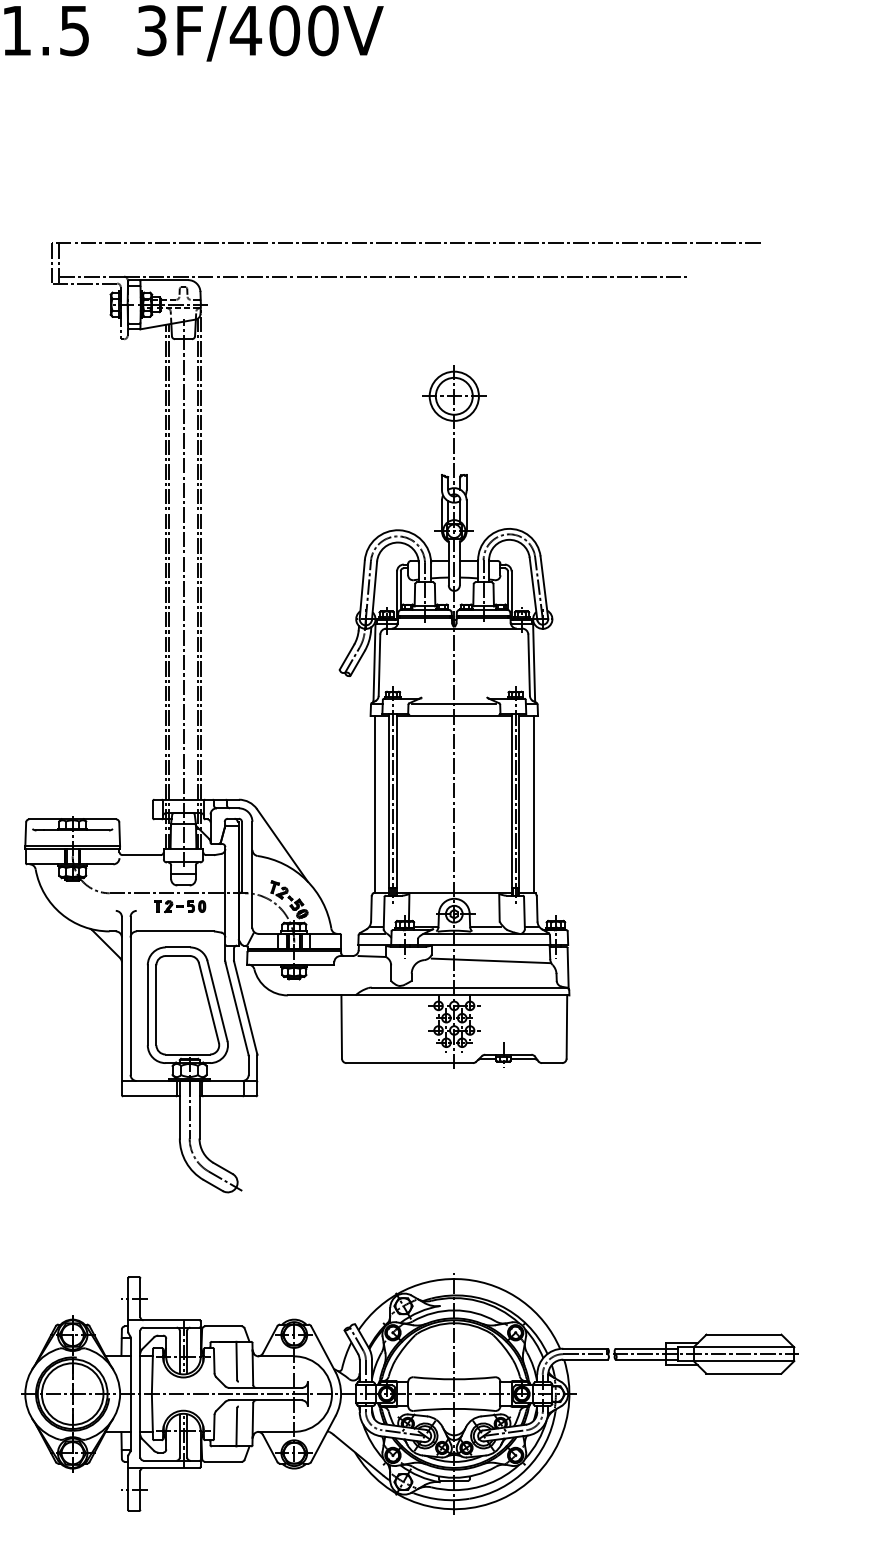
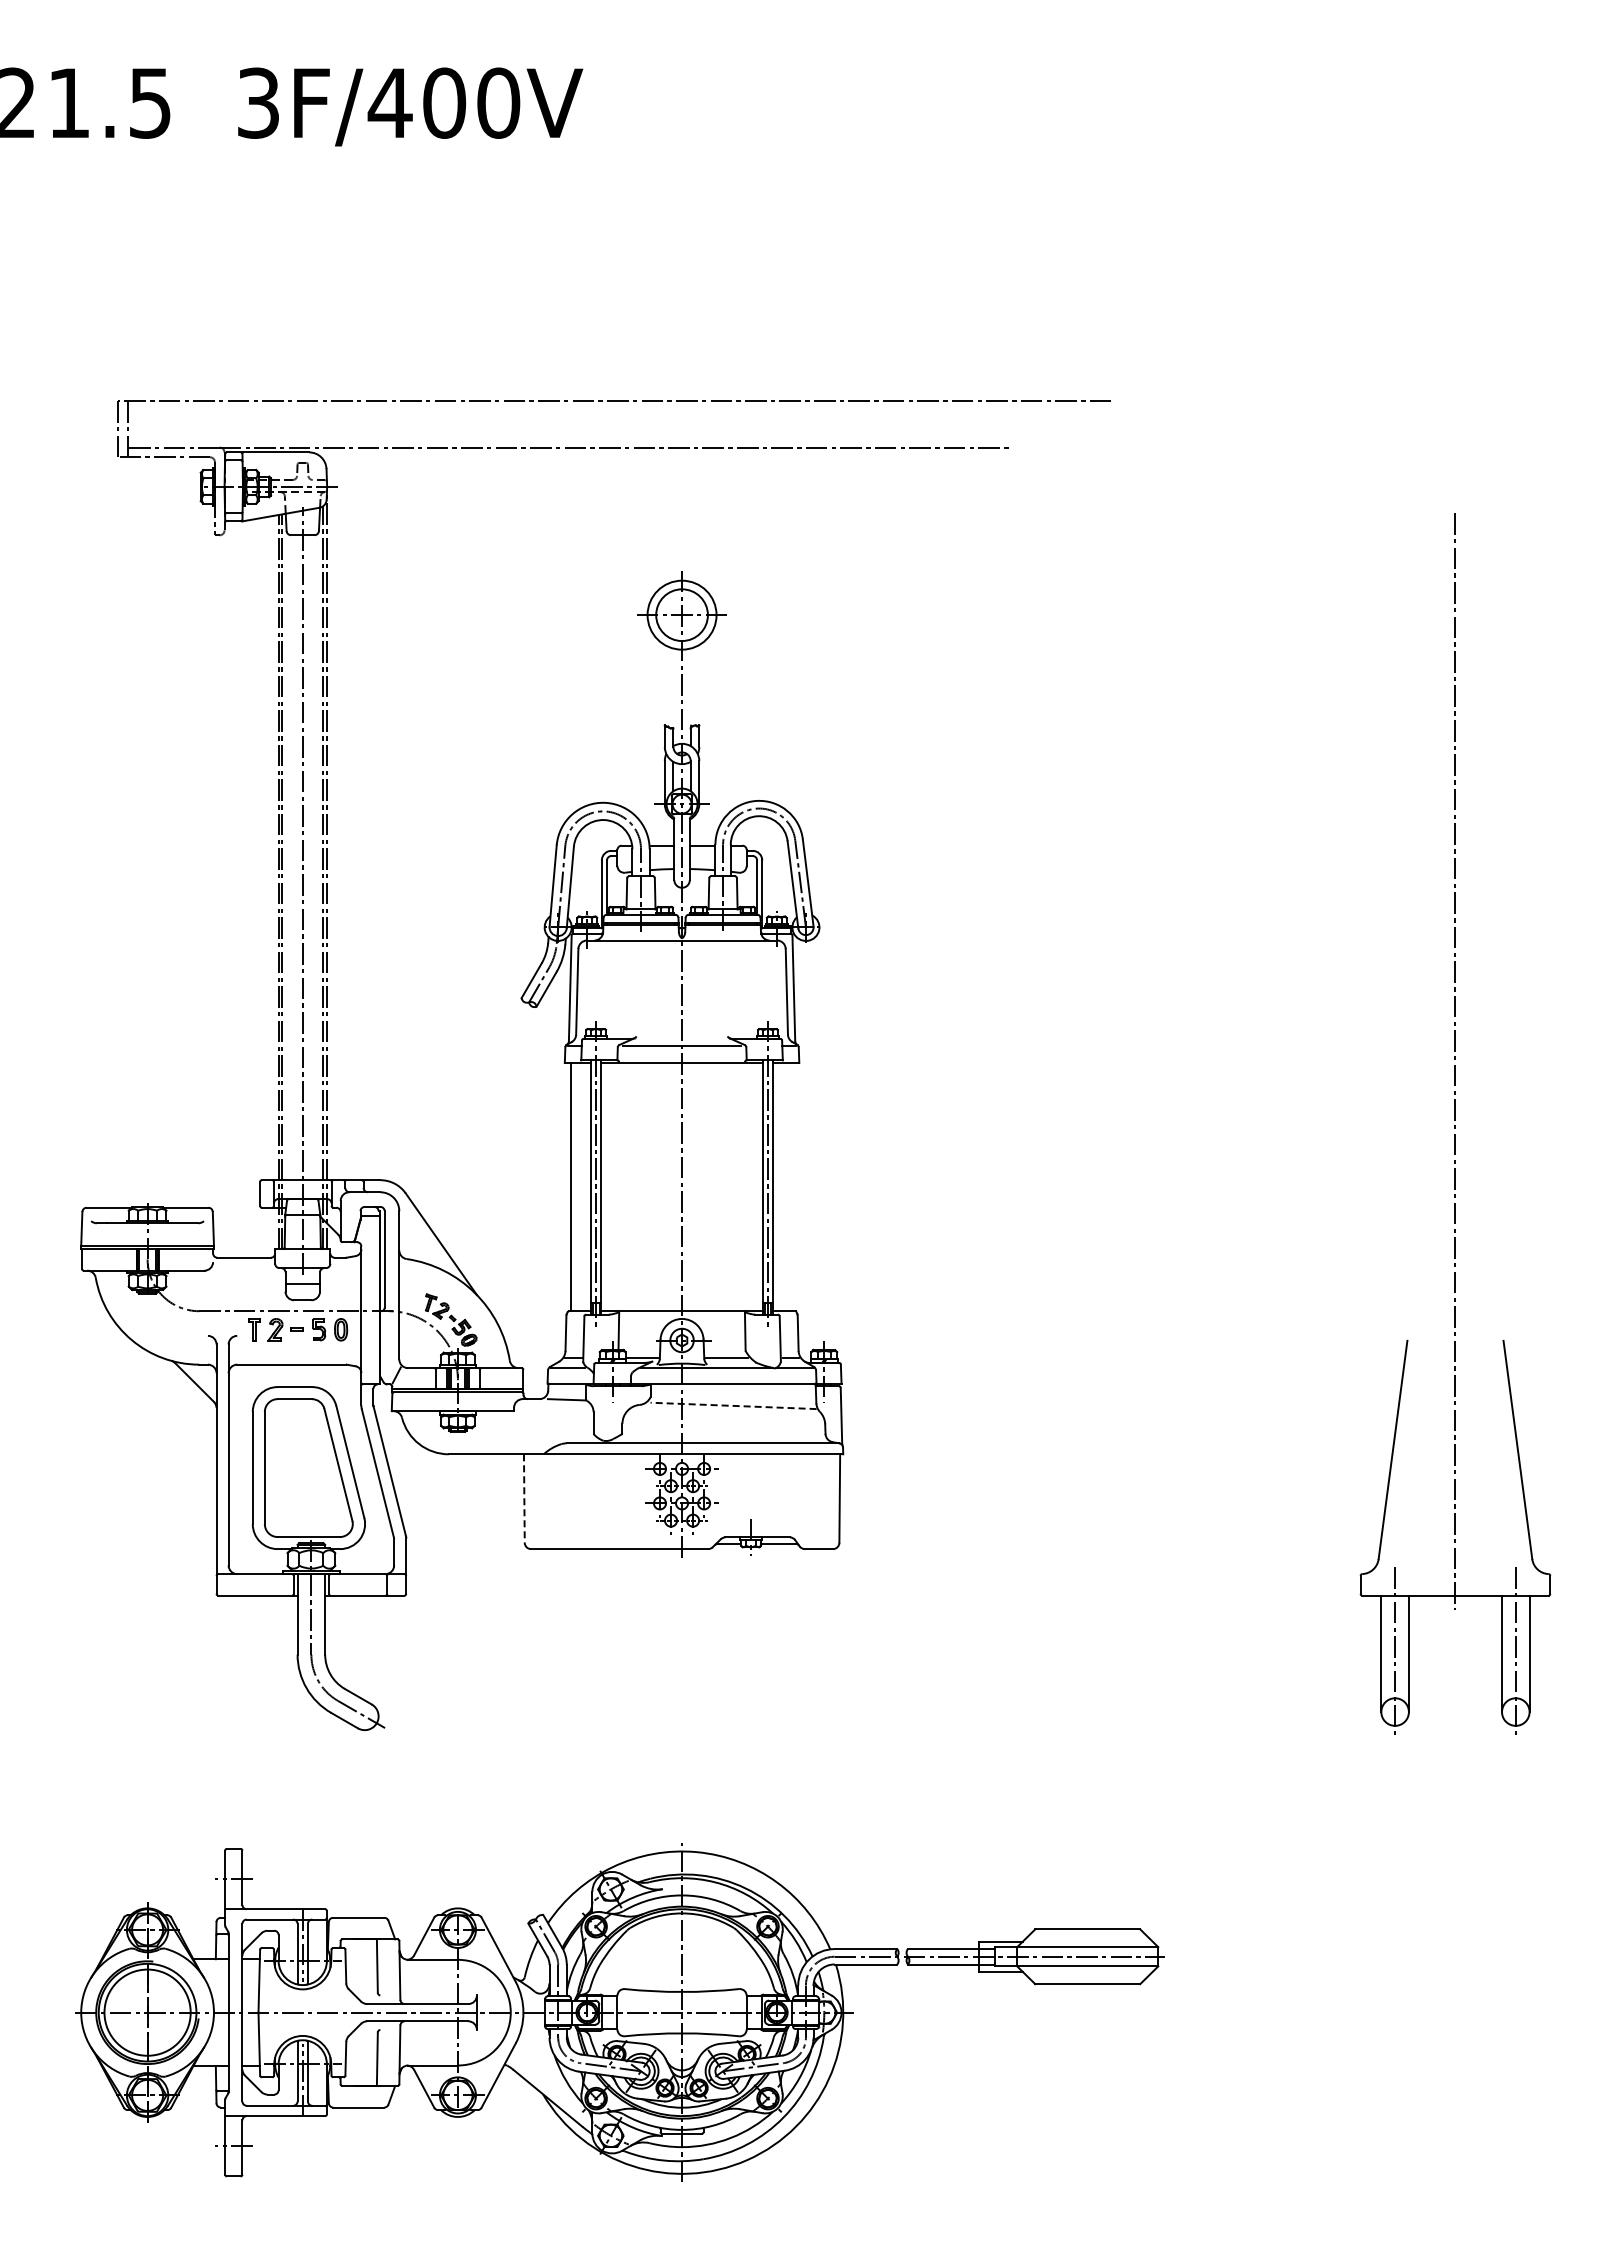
line: (533, 804) -> (793, 1186), removed
part: (180, 906) -> (298, 1329), size x1.4
line: (491, 960) -> (733, 1405), solid -> dashed
line: (341, 1027) -> (524, 1499), solid -> dashed

